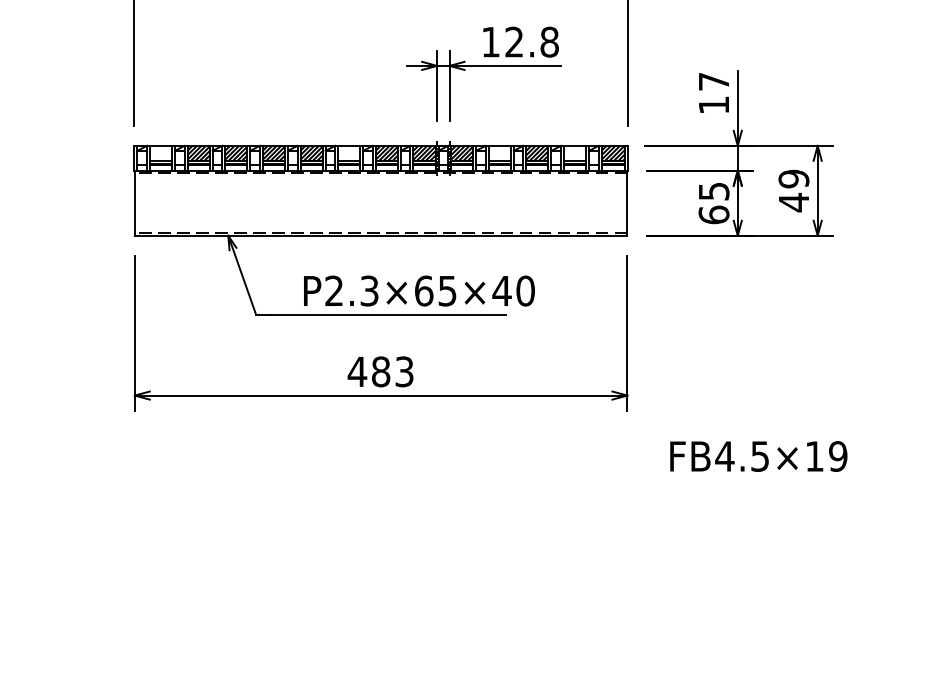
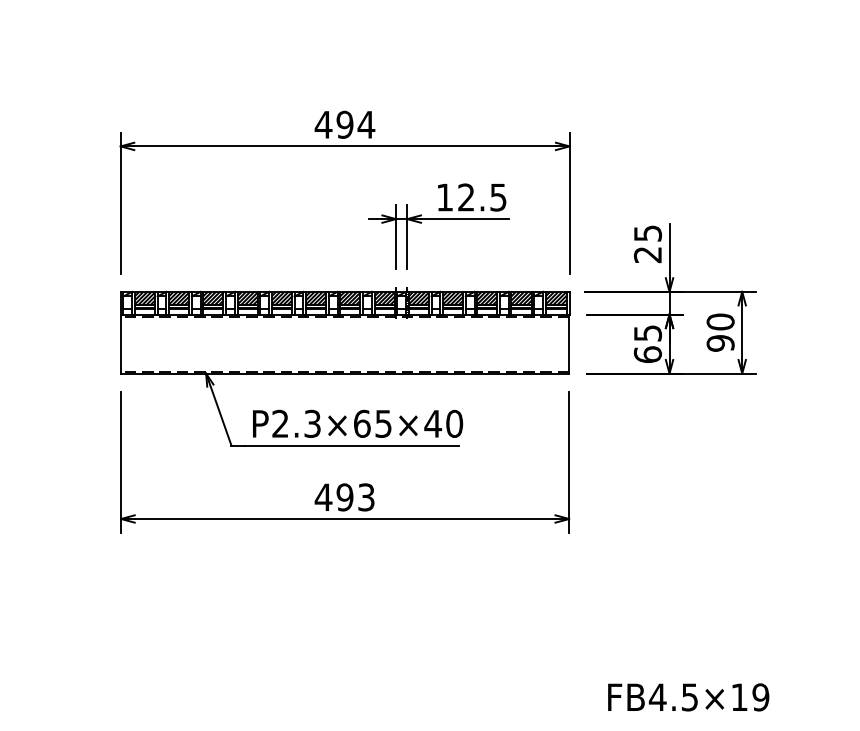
text: (549, 42) -> (498, 197), 12.8 -> 12.5
text: (713, 93) -> (647, 244), 17 -> 25
hatch: (160, 153) -> (144, 298), added
hatch: (349, 153) -> (316, 298), added
hatch: (500, 153) -> (453, 298), added
hatch: (575, 153) -> (521, 298), added
text: (793, 190) -> (720, 332), 49 -> 90
text: (420, 290) -> (358, 423), moved
text: (380, 371) -> (344, 497), 483 -> 493
text: (758, 456) -> (688, 697), moved

